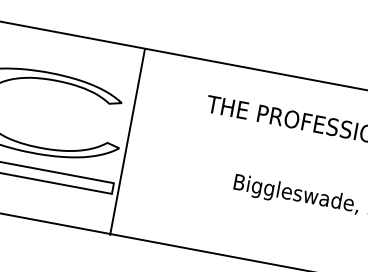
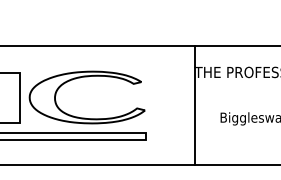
line: (127, 141) -> (194, 105), moved

